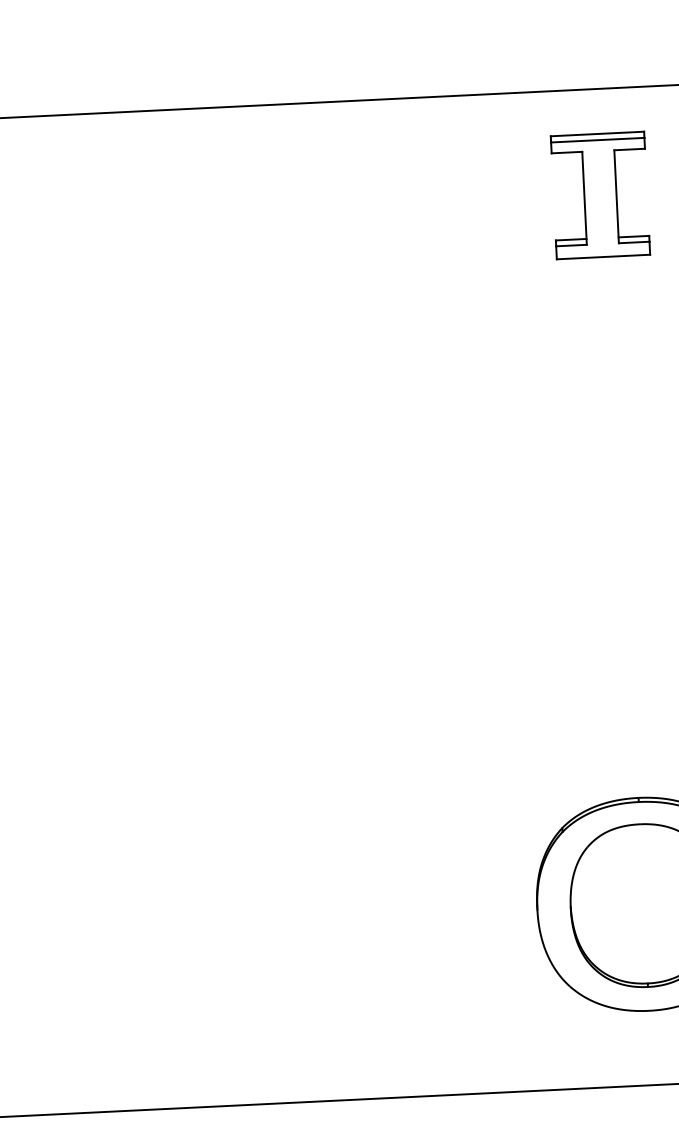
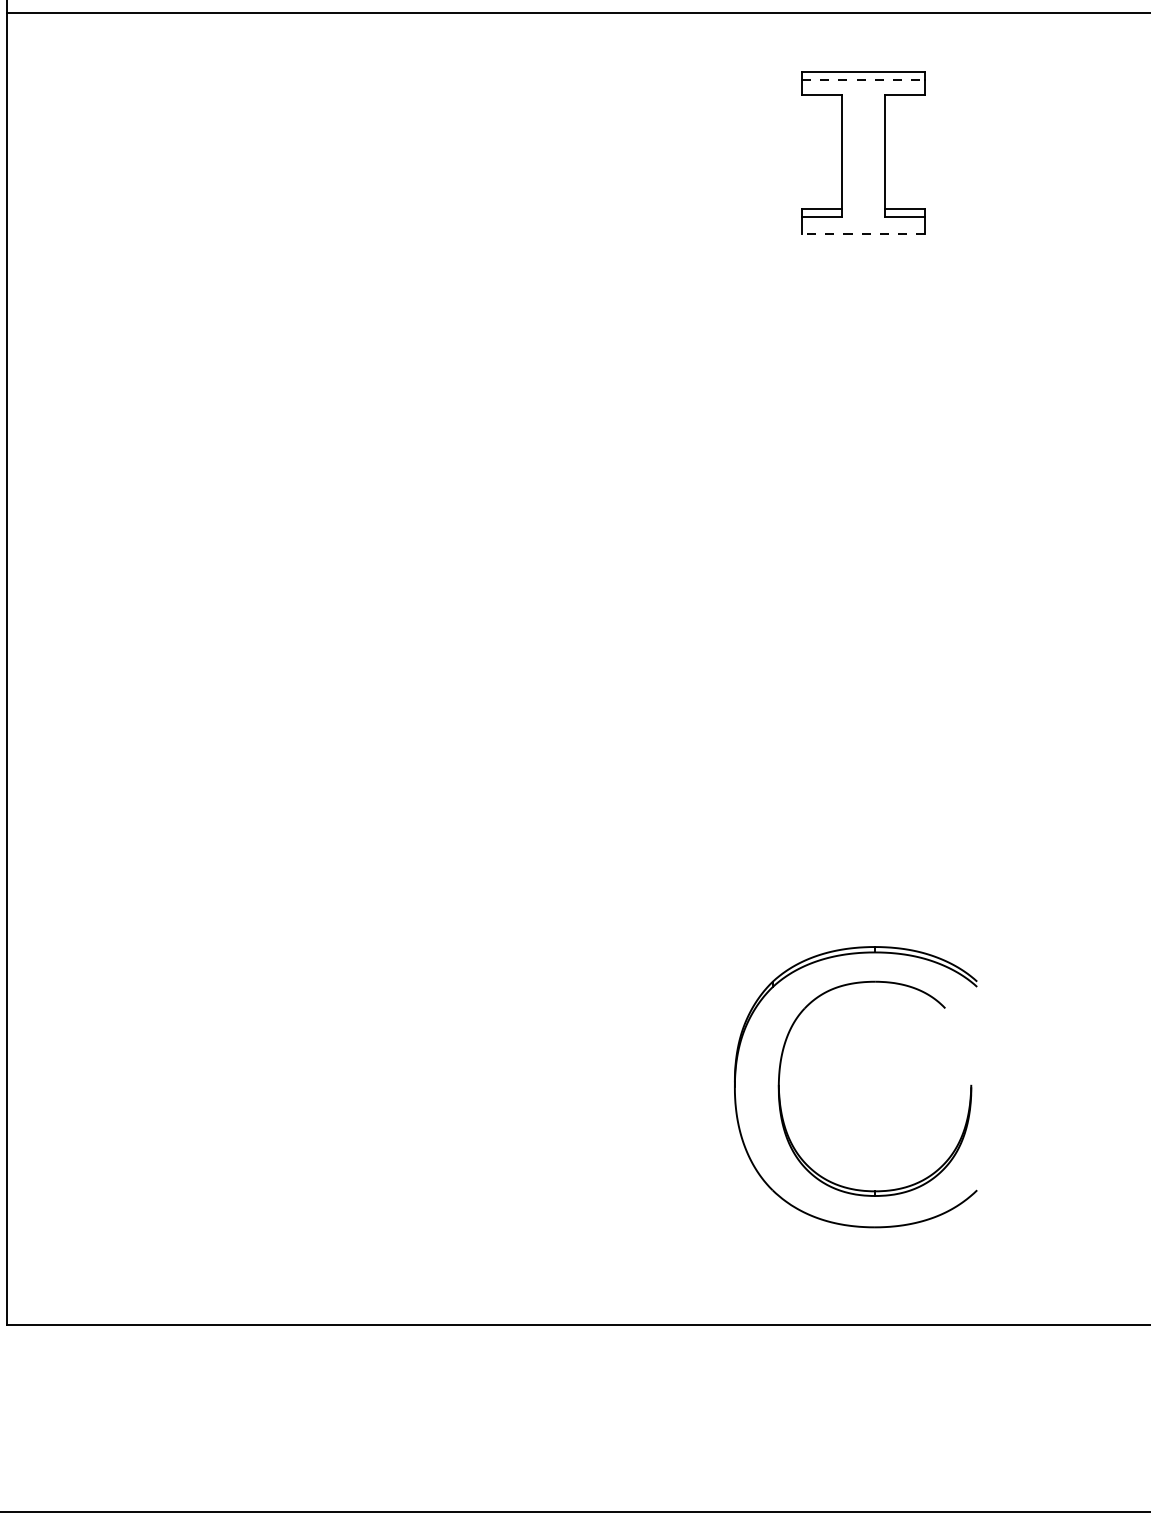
line: (598, 140) -> (864, 80), solid -> dashed
line: (603, 257) -> (863, 234), solid -> dashed

